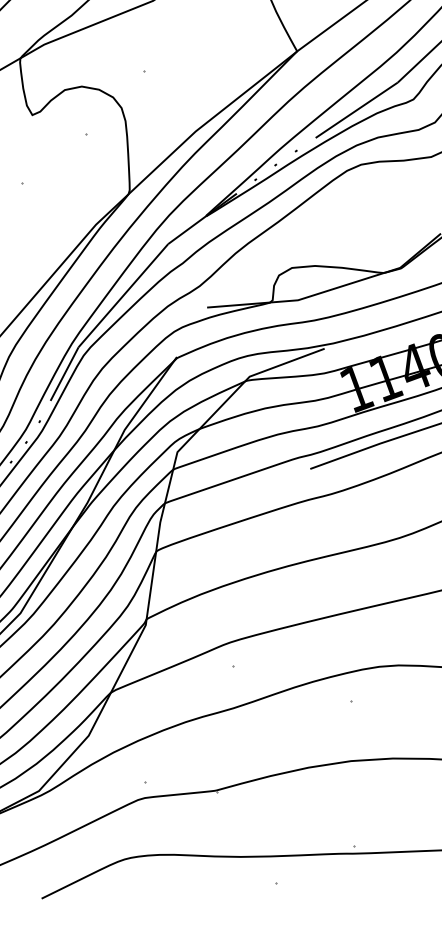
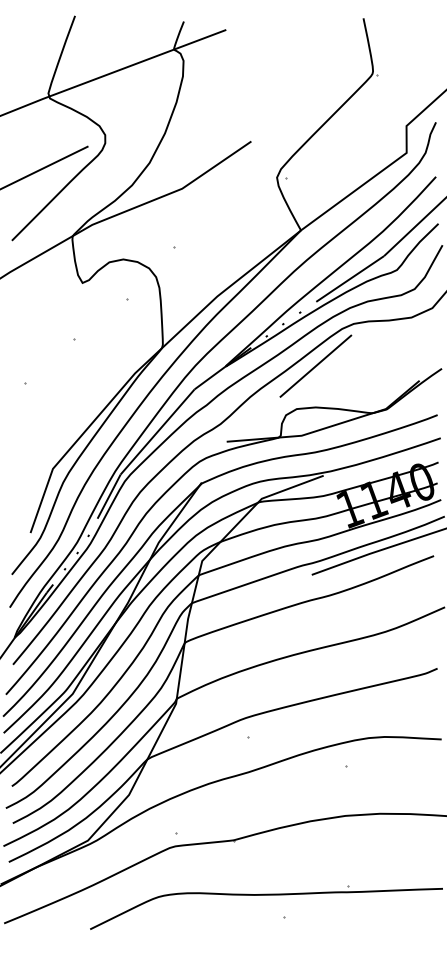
line: (314, 215) -> (315, 365), added

